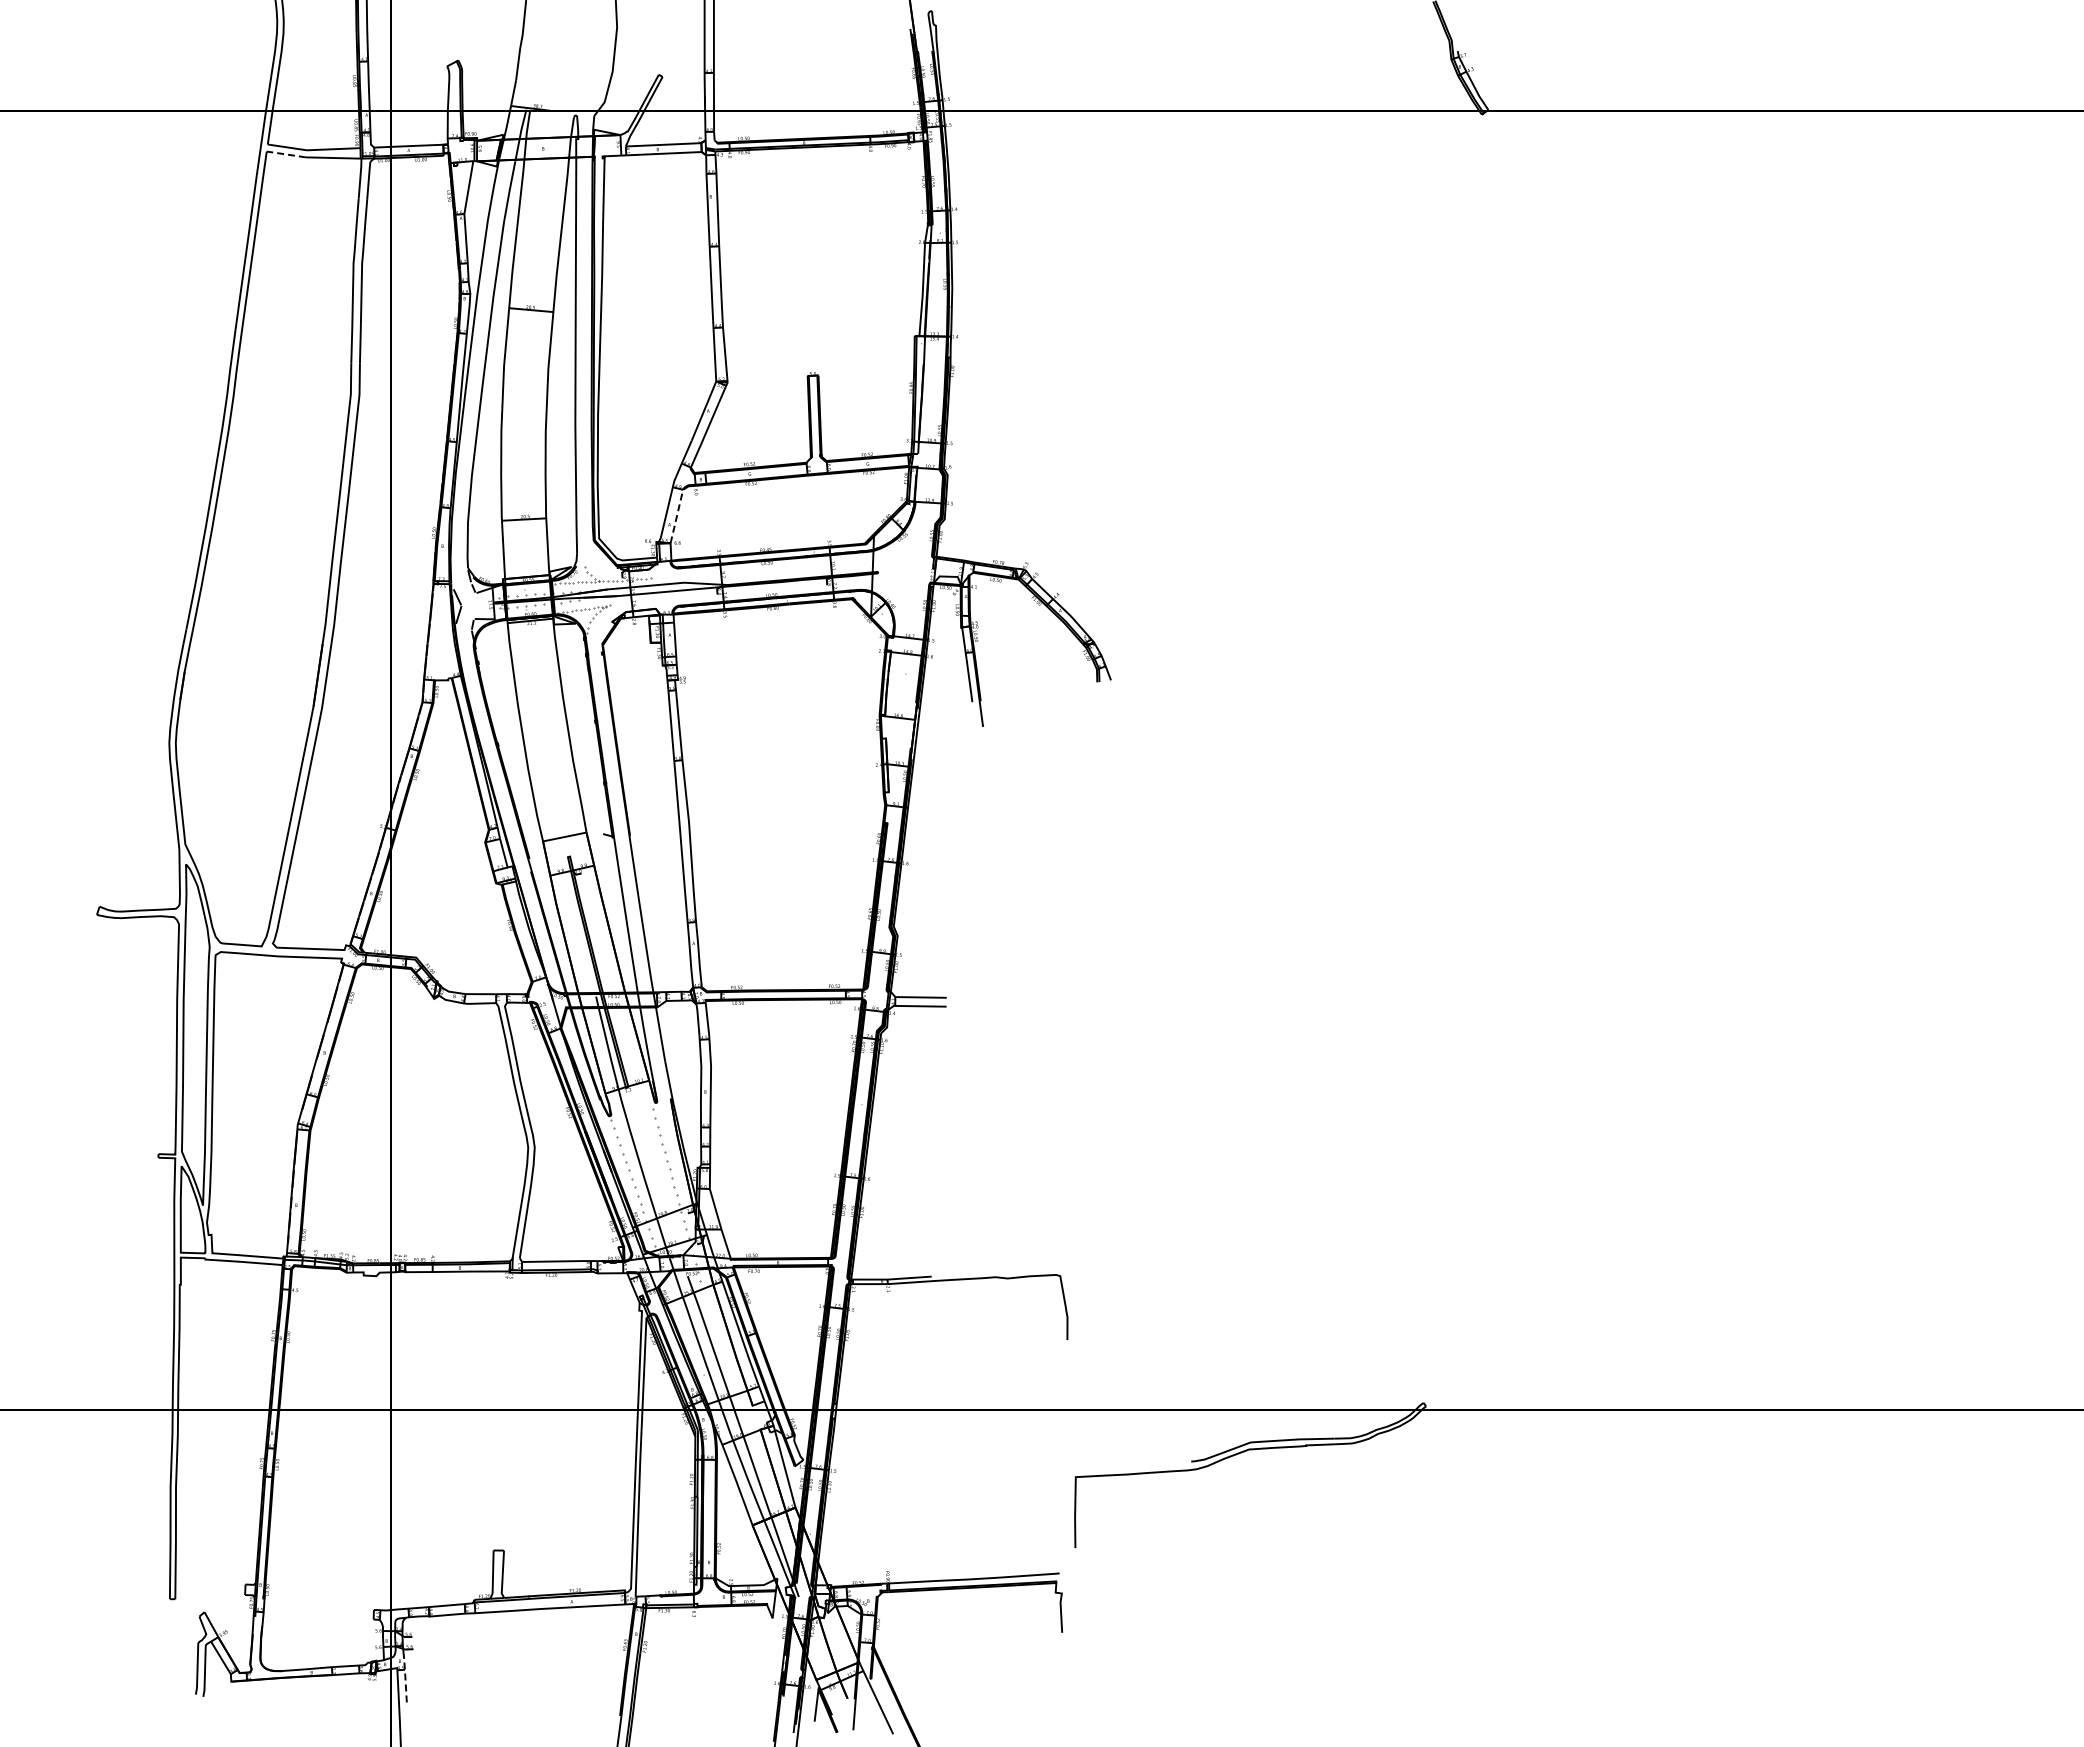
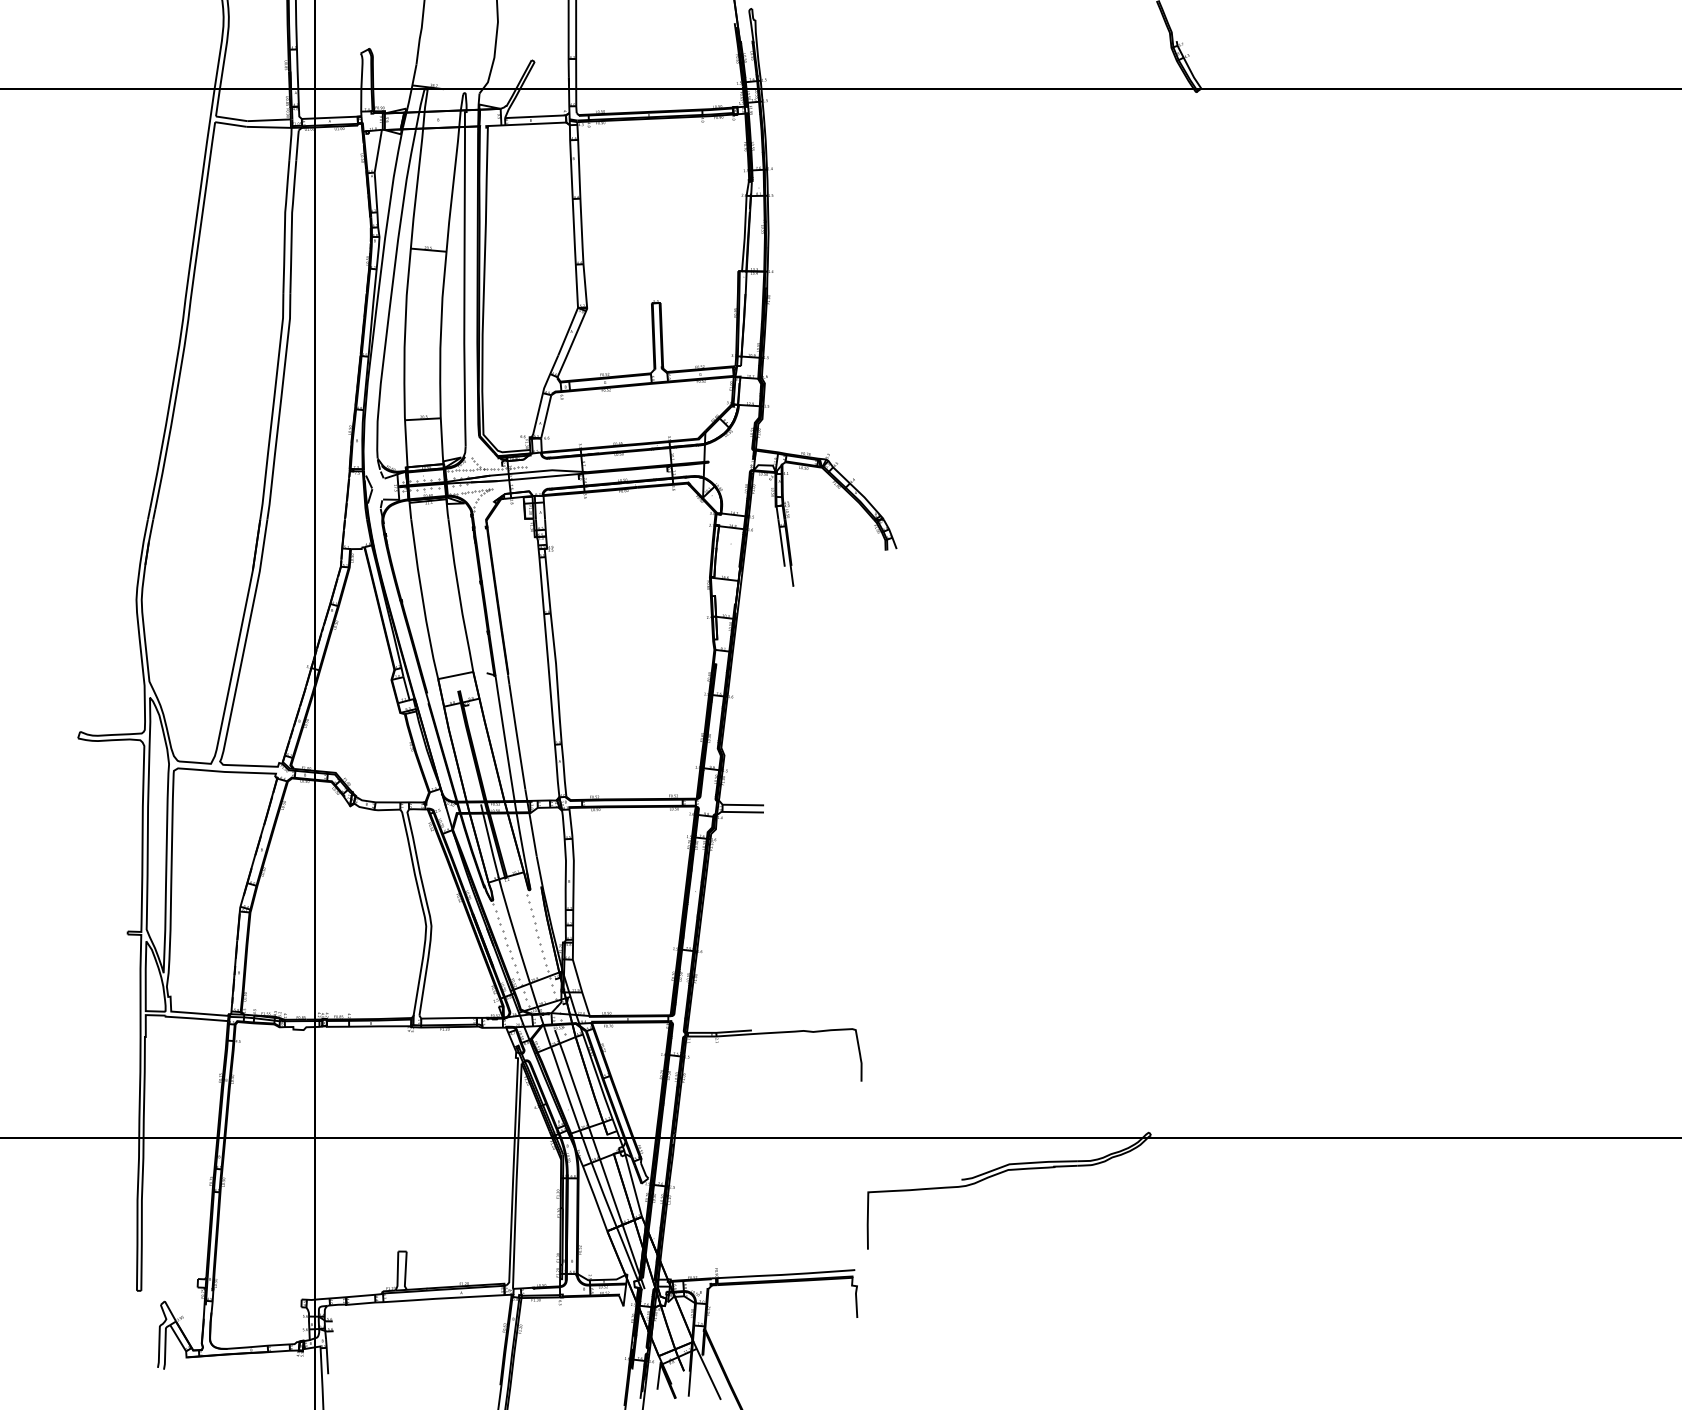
line: (286, 154) -> (231, 124), dashed -> solid
line: (676, 516) -> (545, 416), dashed -> solid
line: (405, 1679) -> (327, 1355), dashed -> solid

